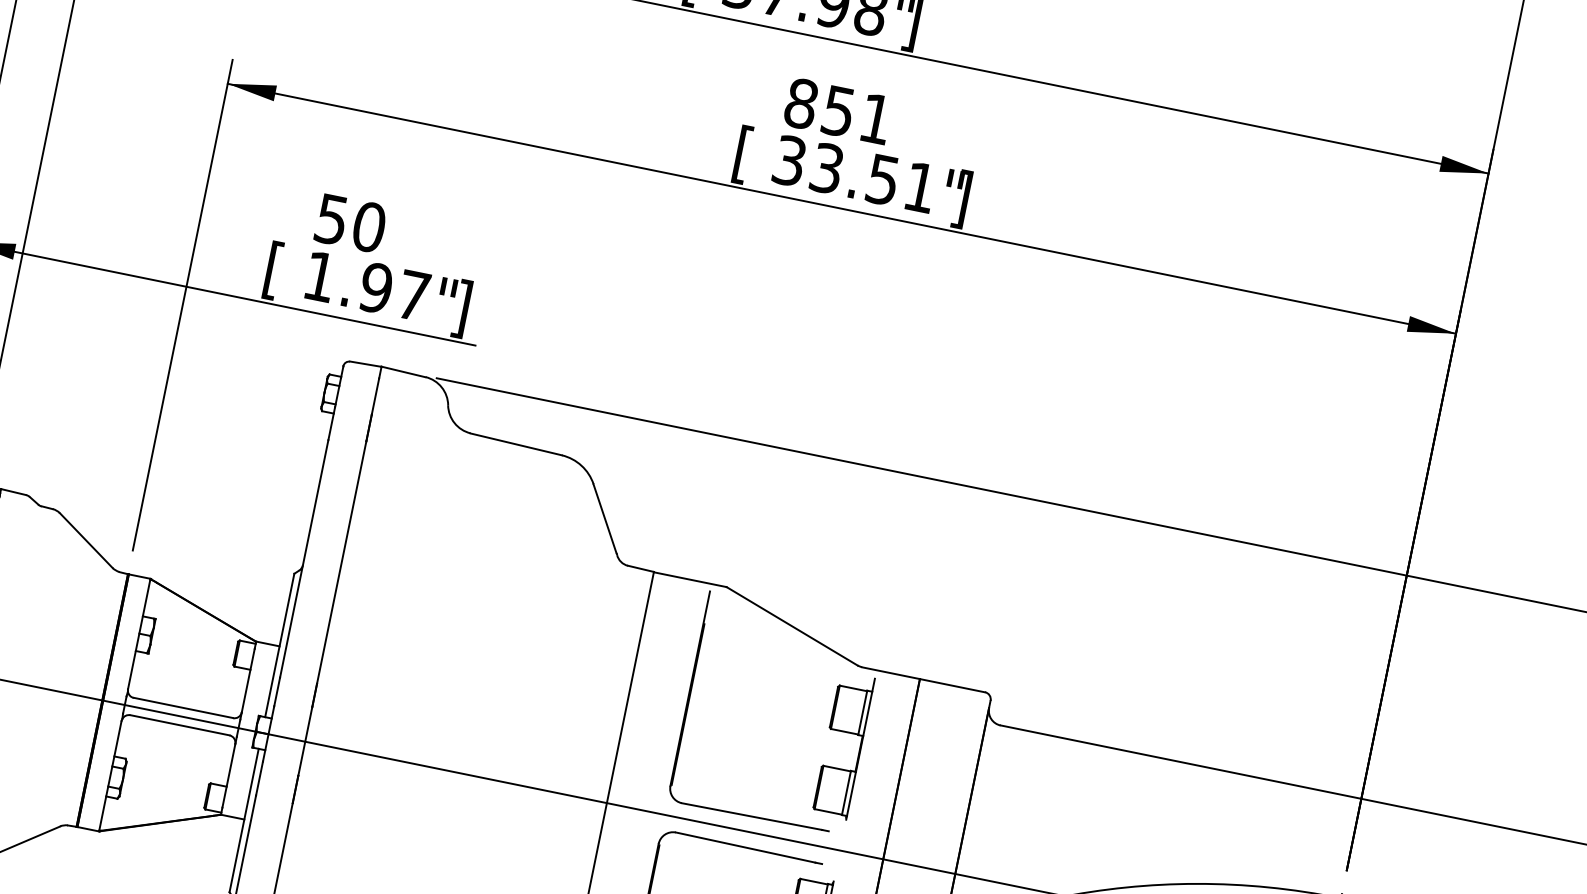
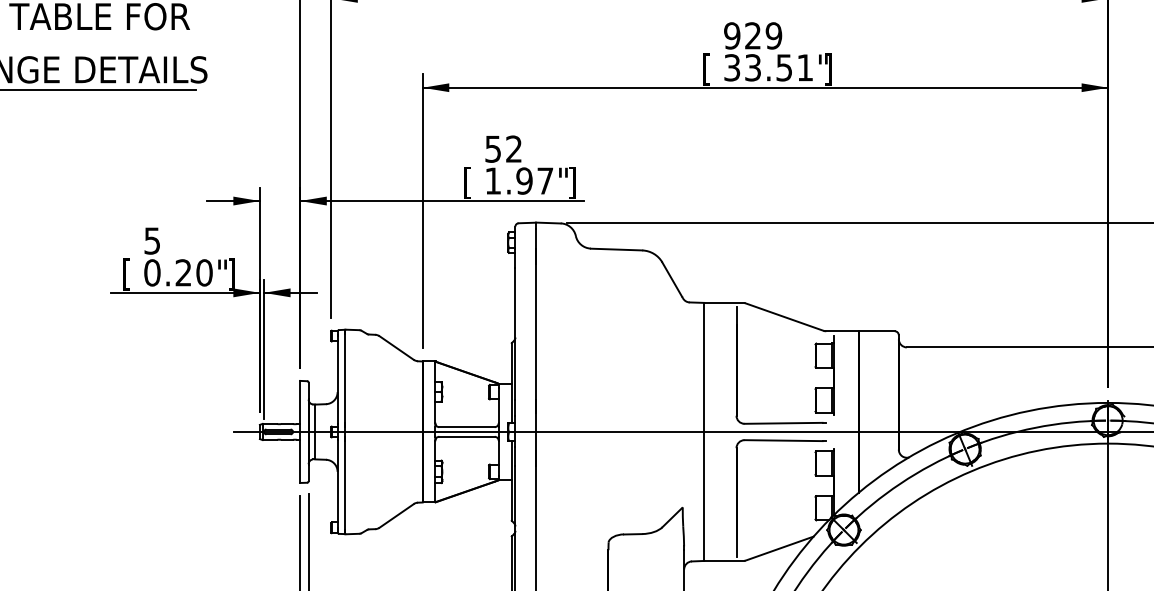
text: (839, 110) -> (753, 35), 851 -> 929
text: (370, 226) -> (514, 148), 50 -> 52

